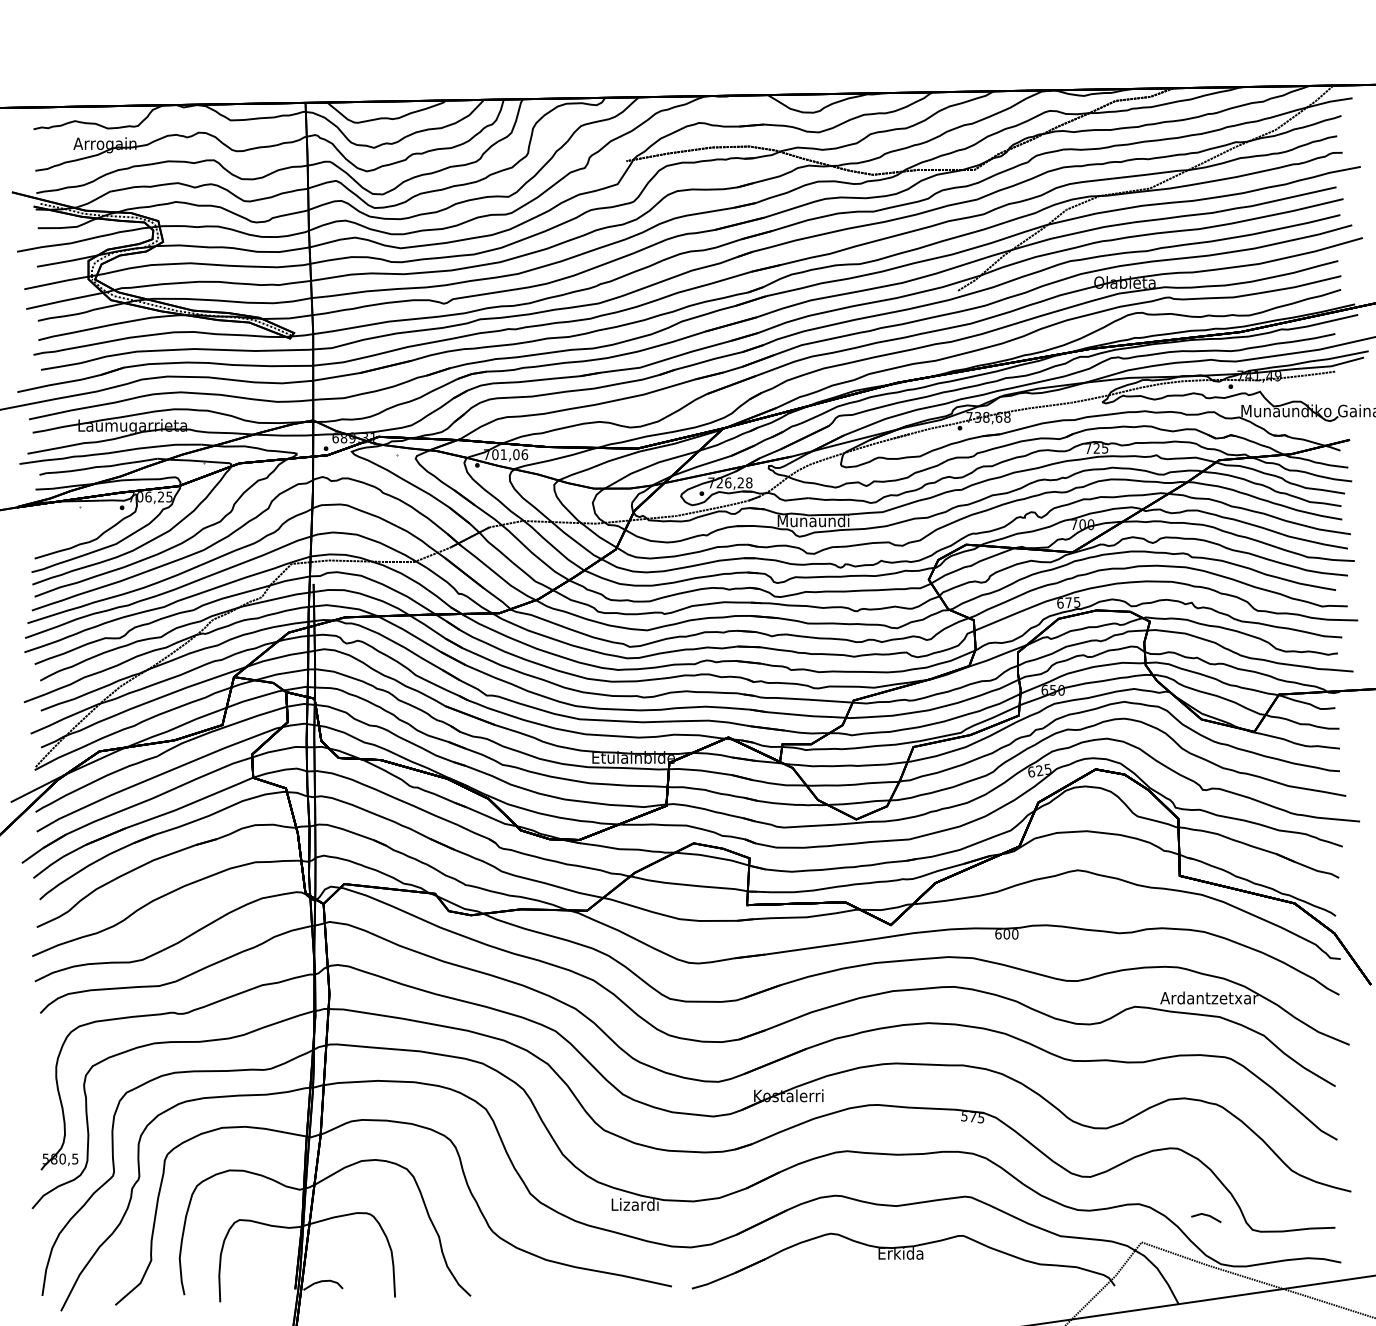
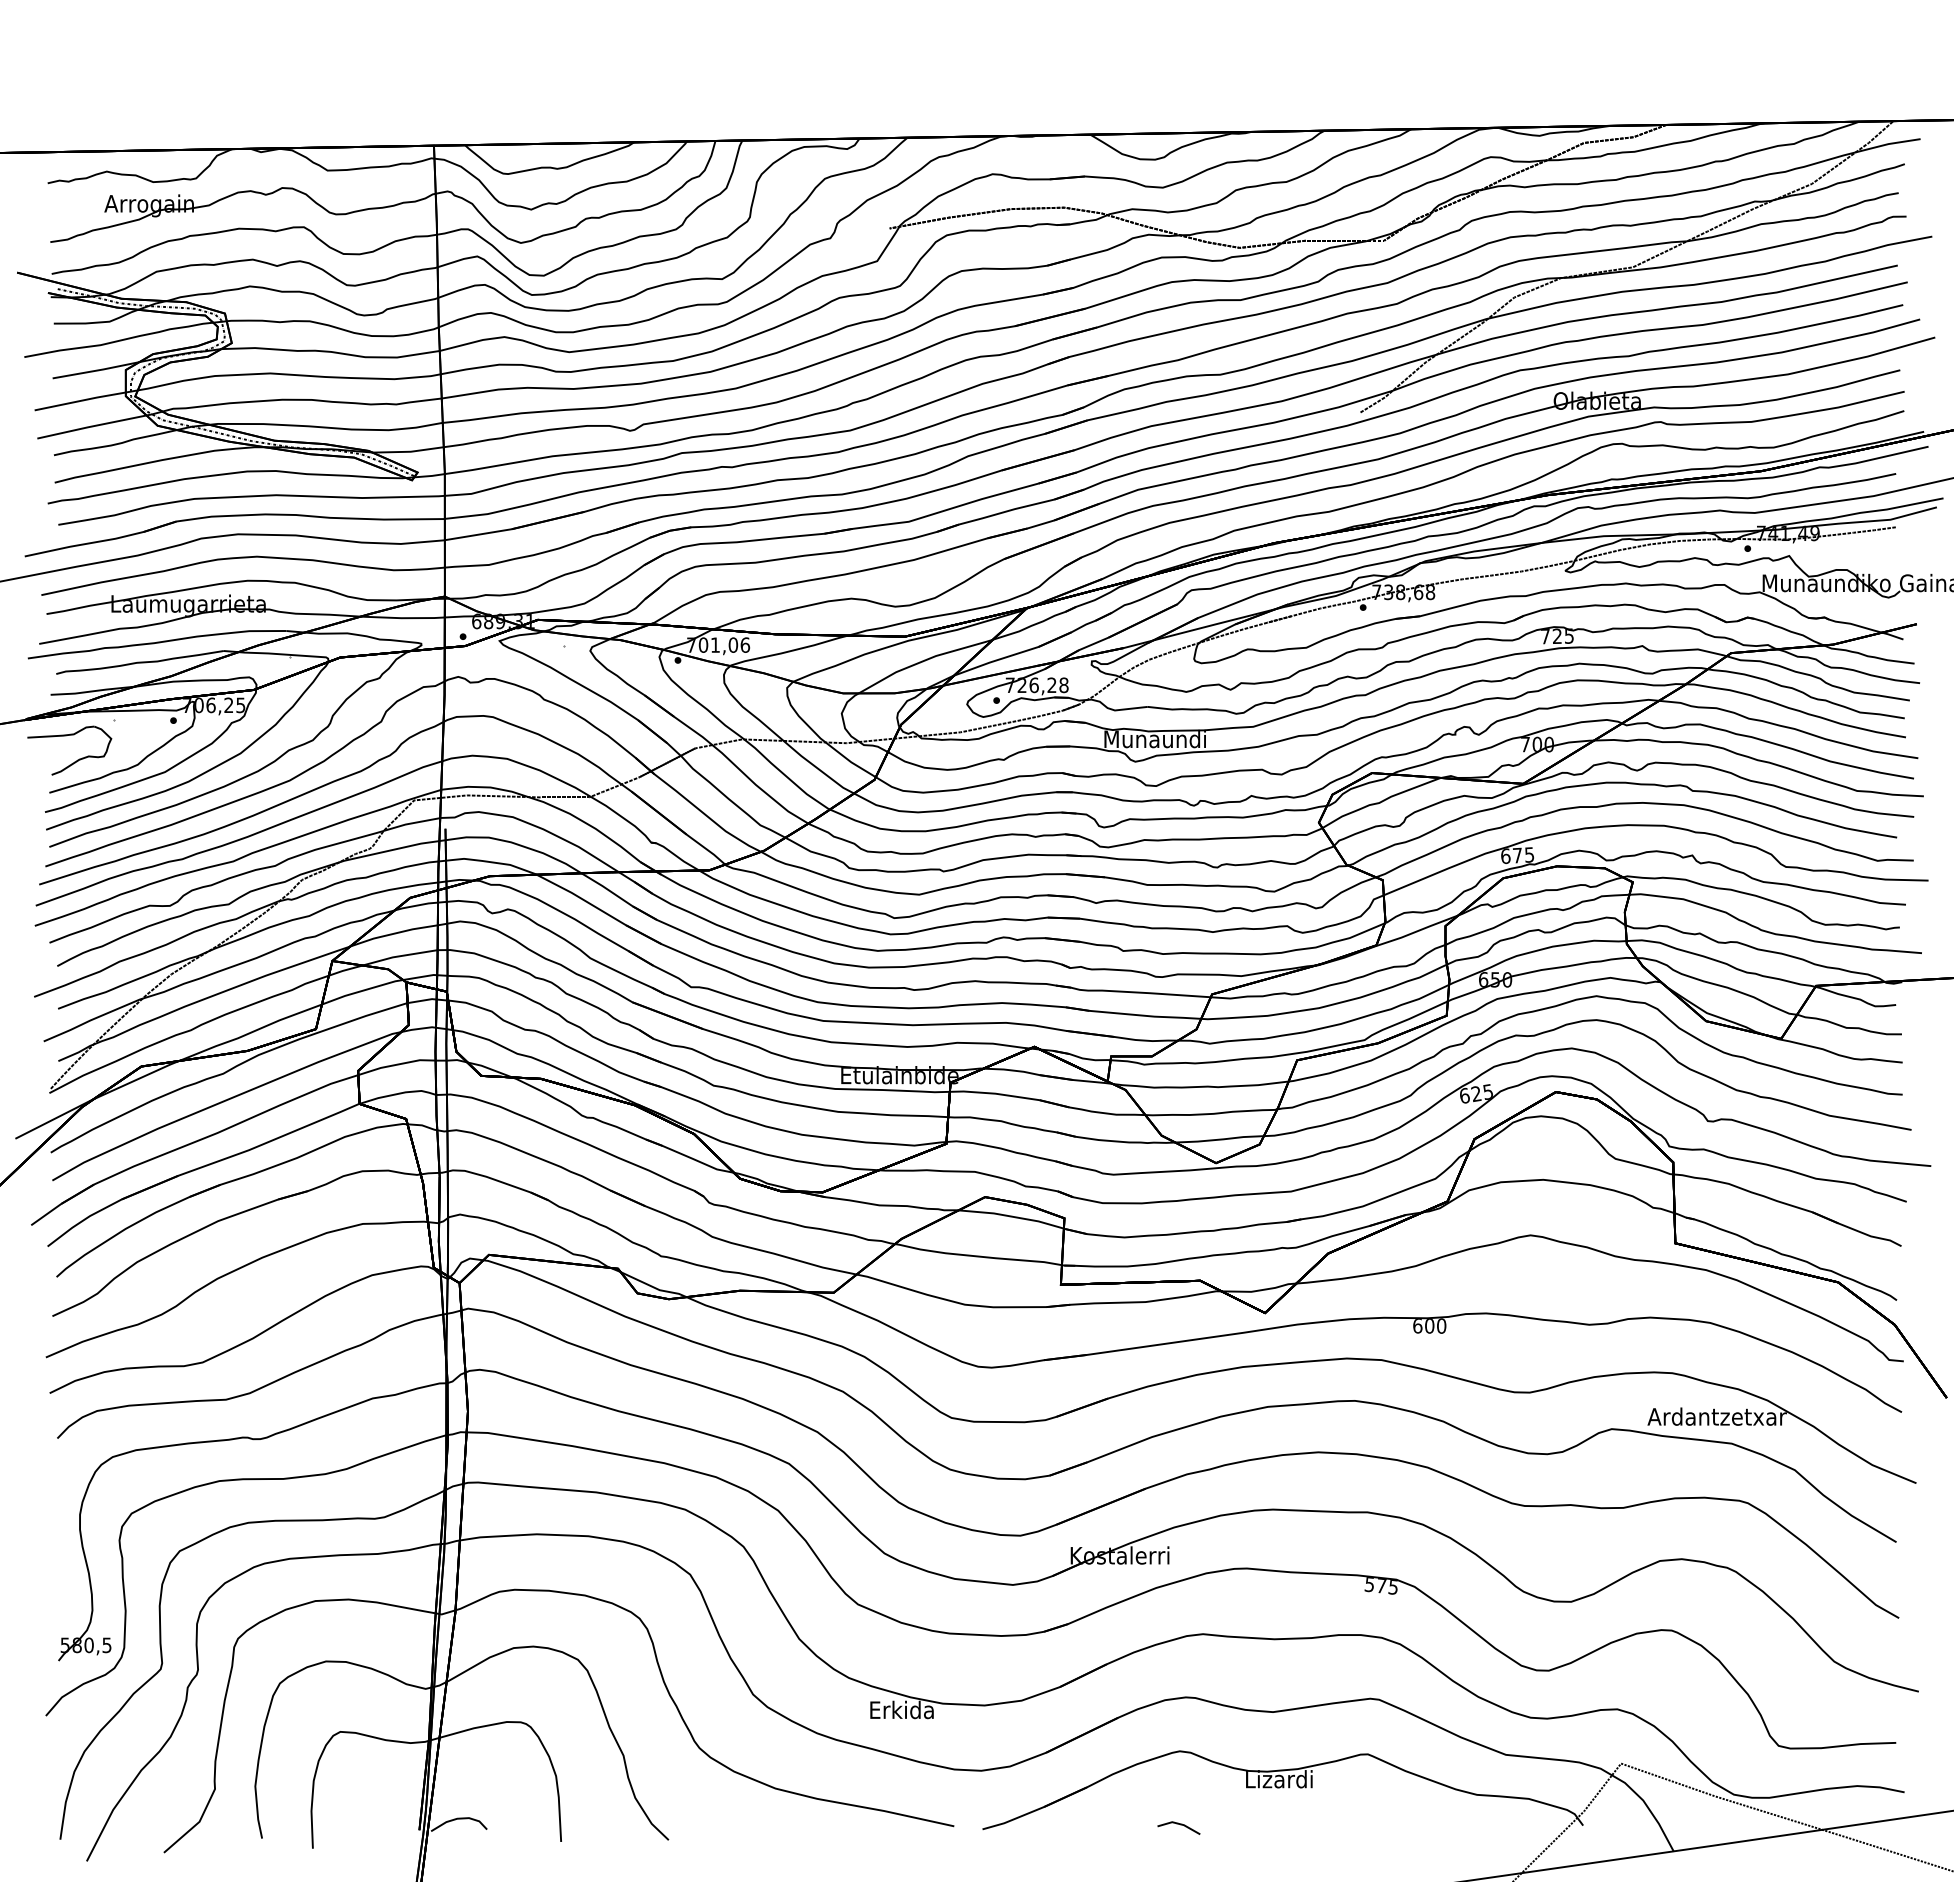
part: (54, 535) -> (77, 759), added
text: (634, 1204) -> (901, 1709), Lizardi -> Erkida
line: (1207, 1216) -> (1180, 1825), moved
text: (901, 1253) -> (1279, 1779), Erkida -> Lizardi

